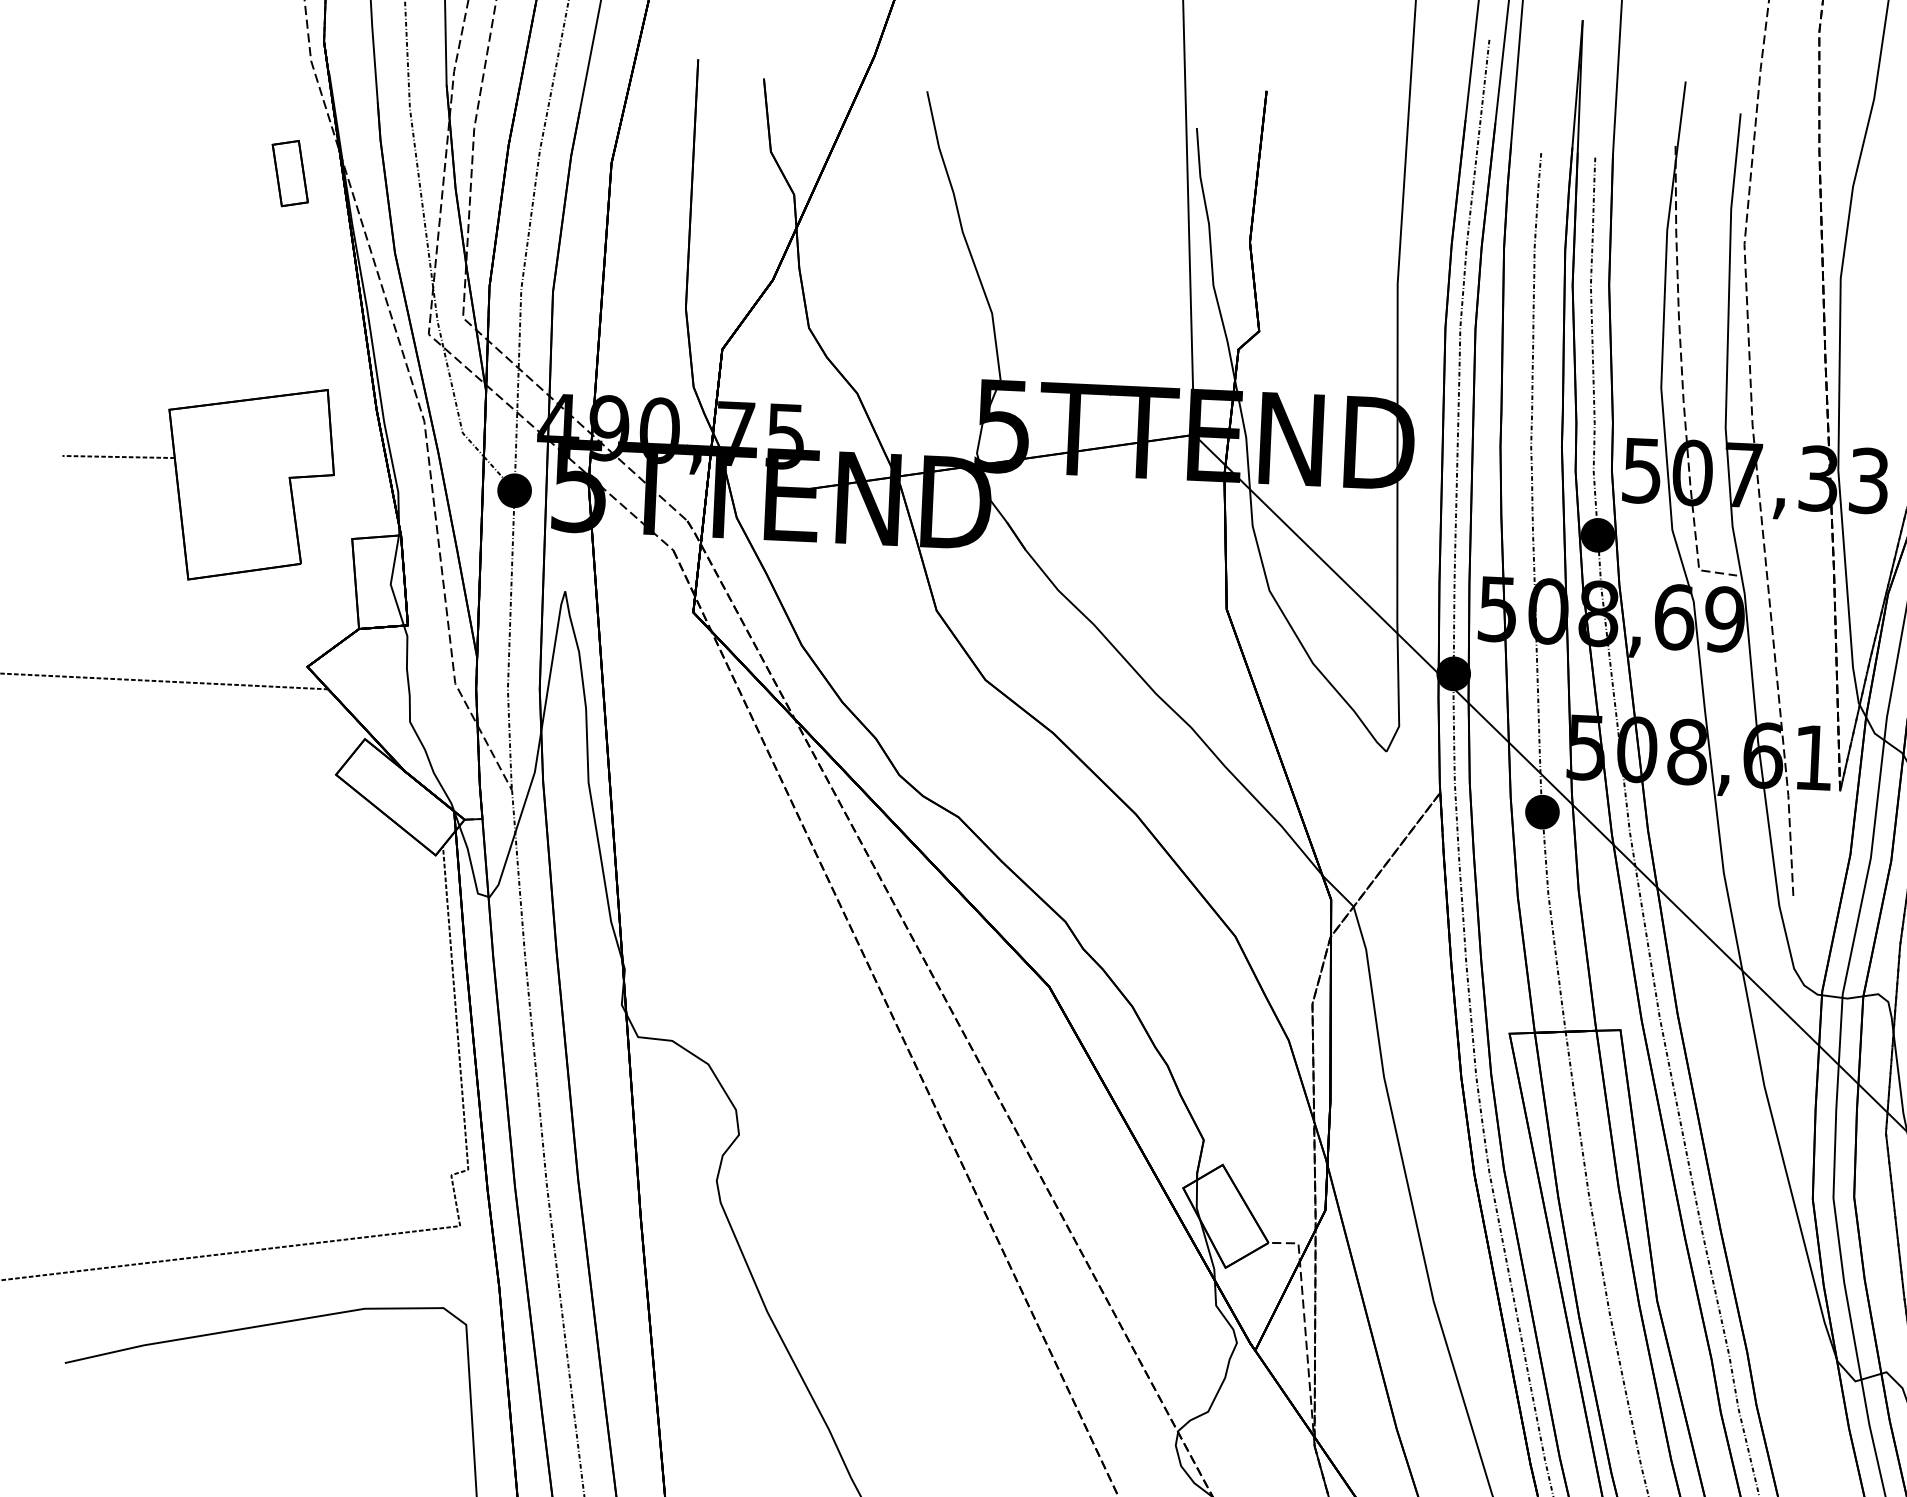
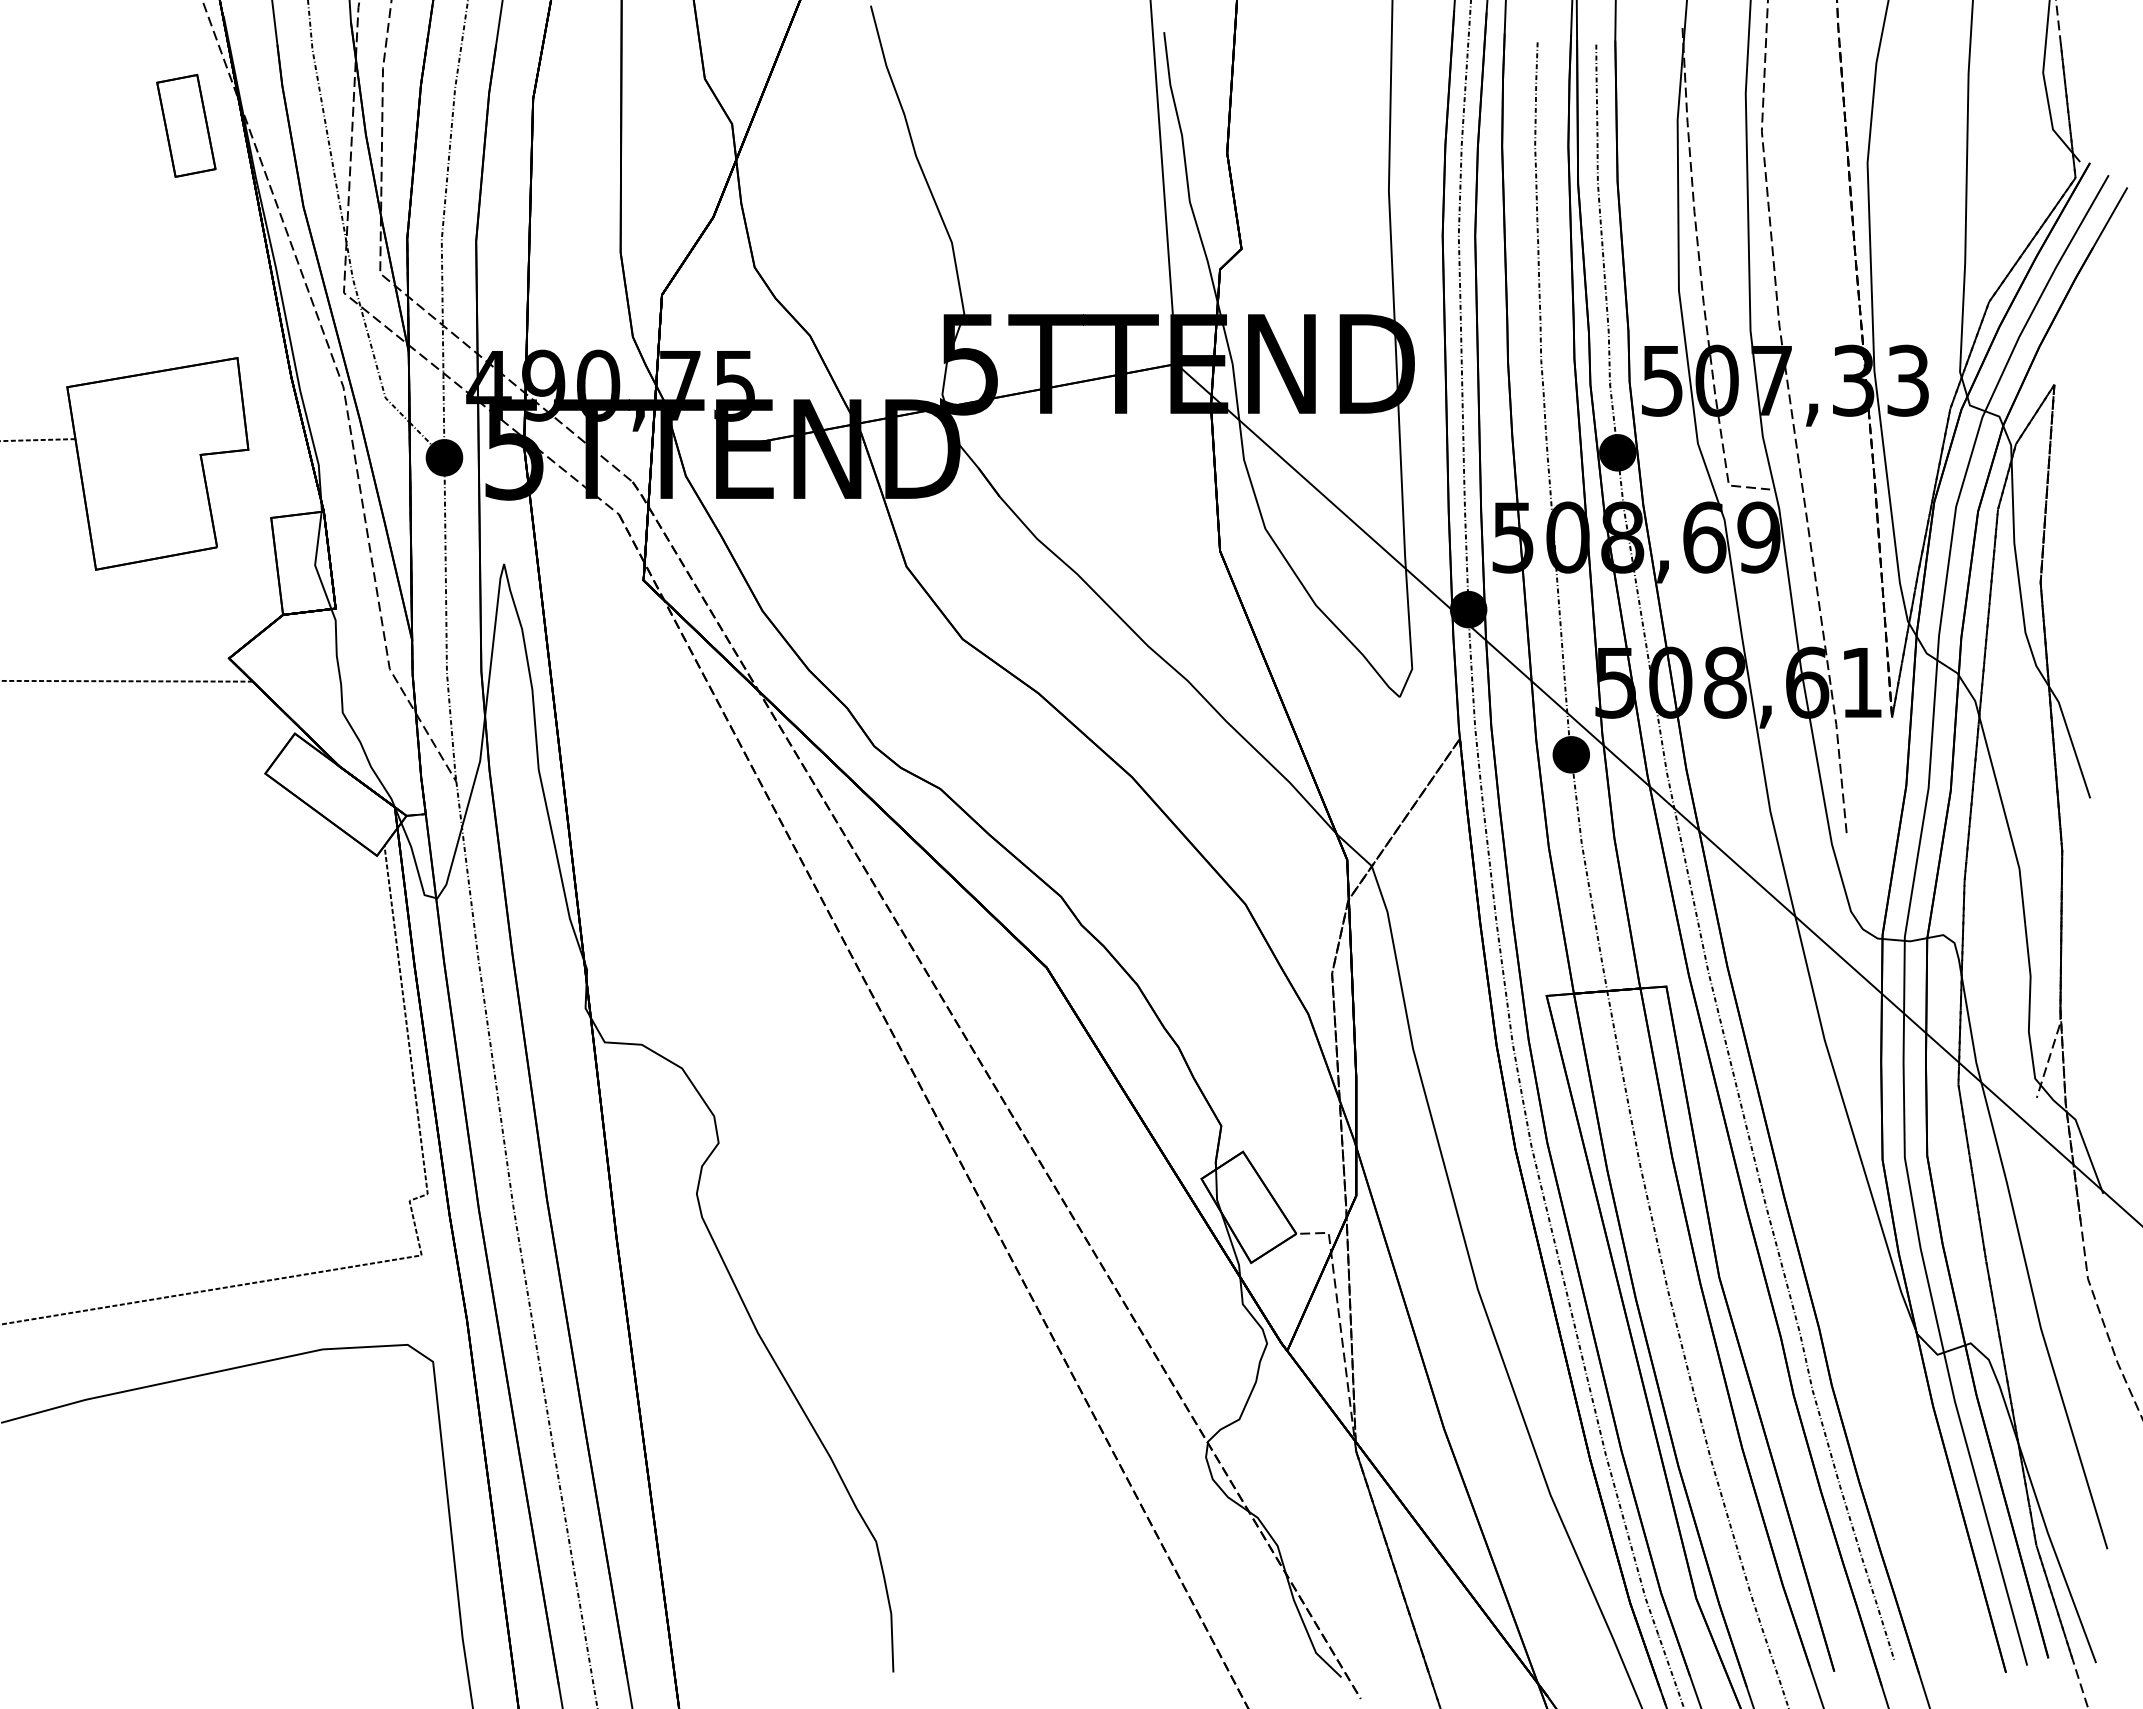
part: (290, 173) -> (186, 125), size x1.43

